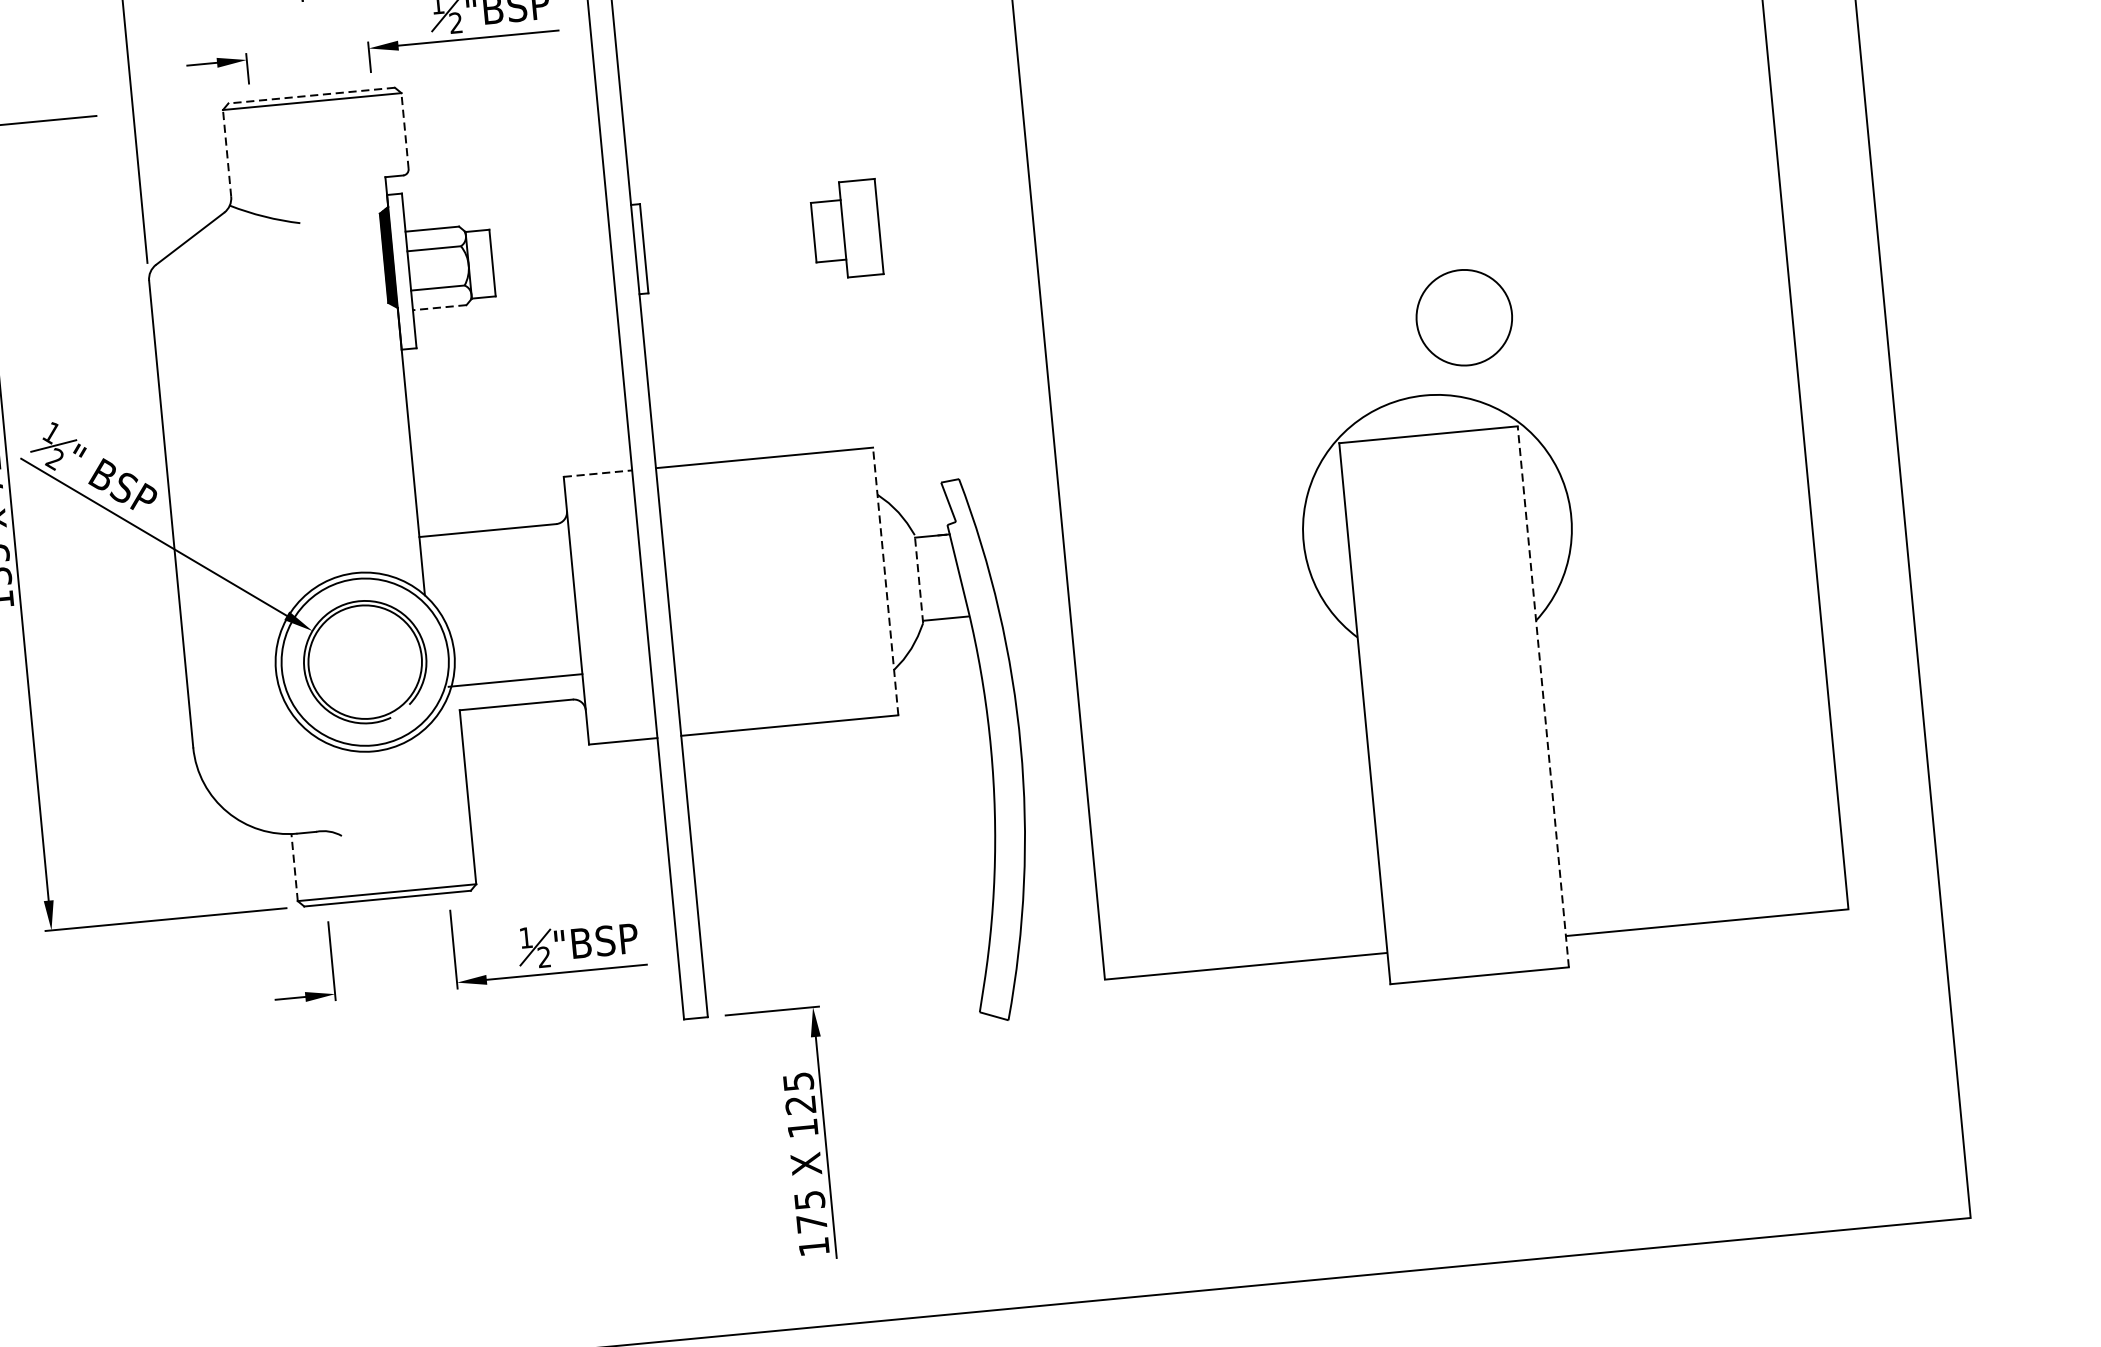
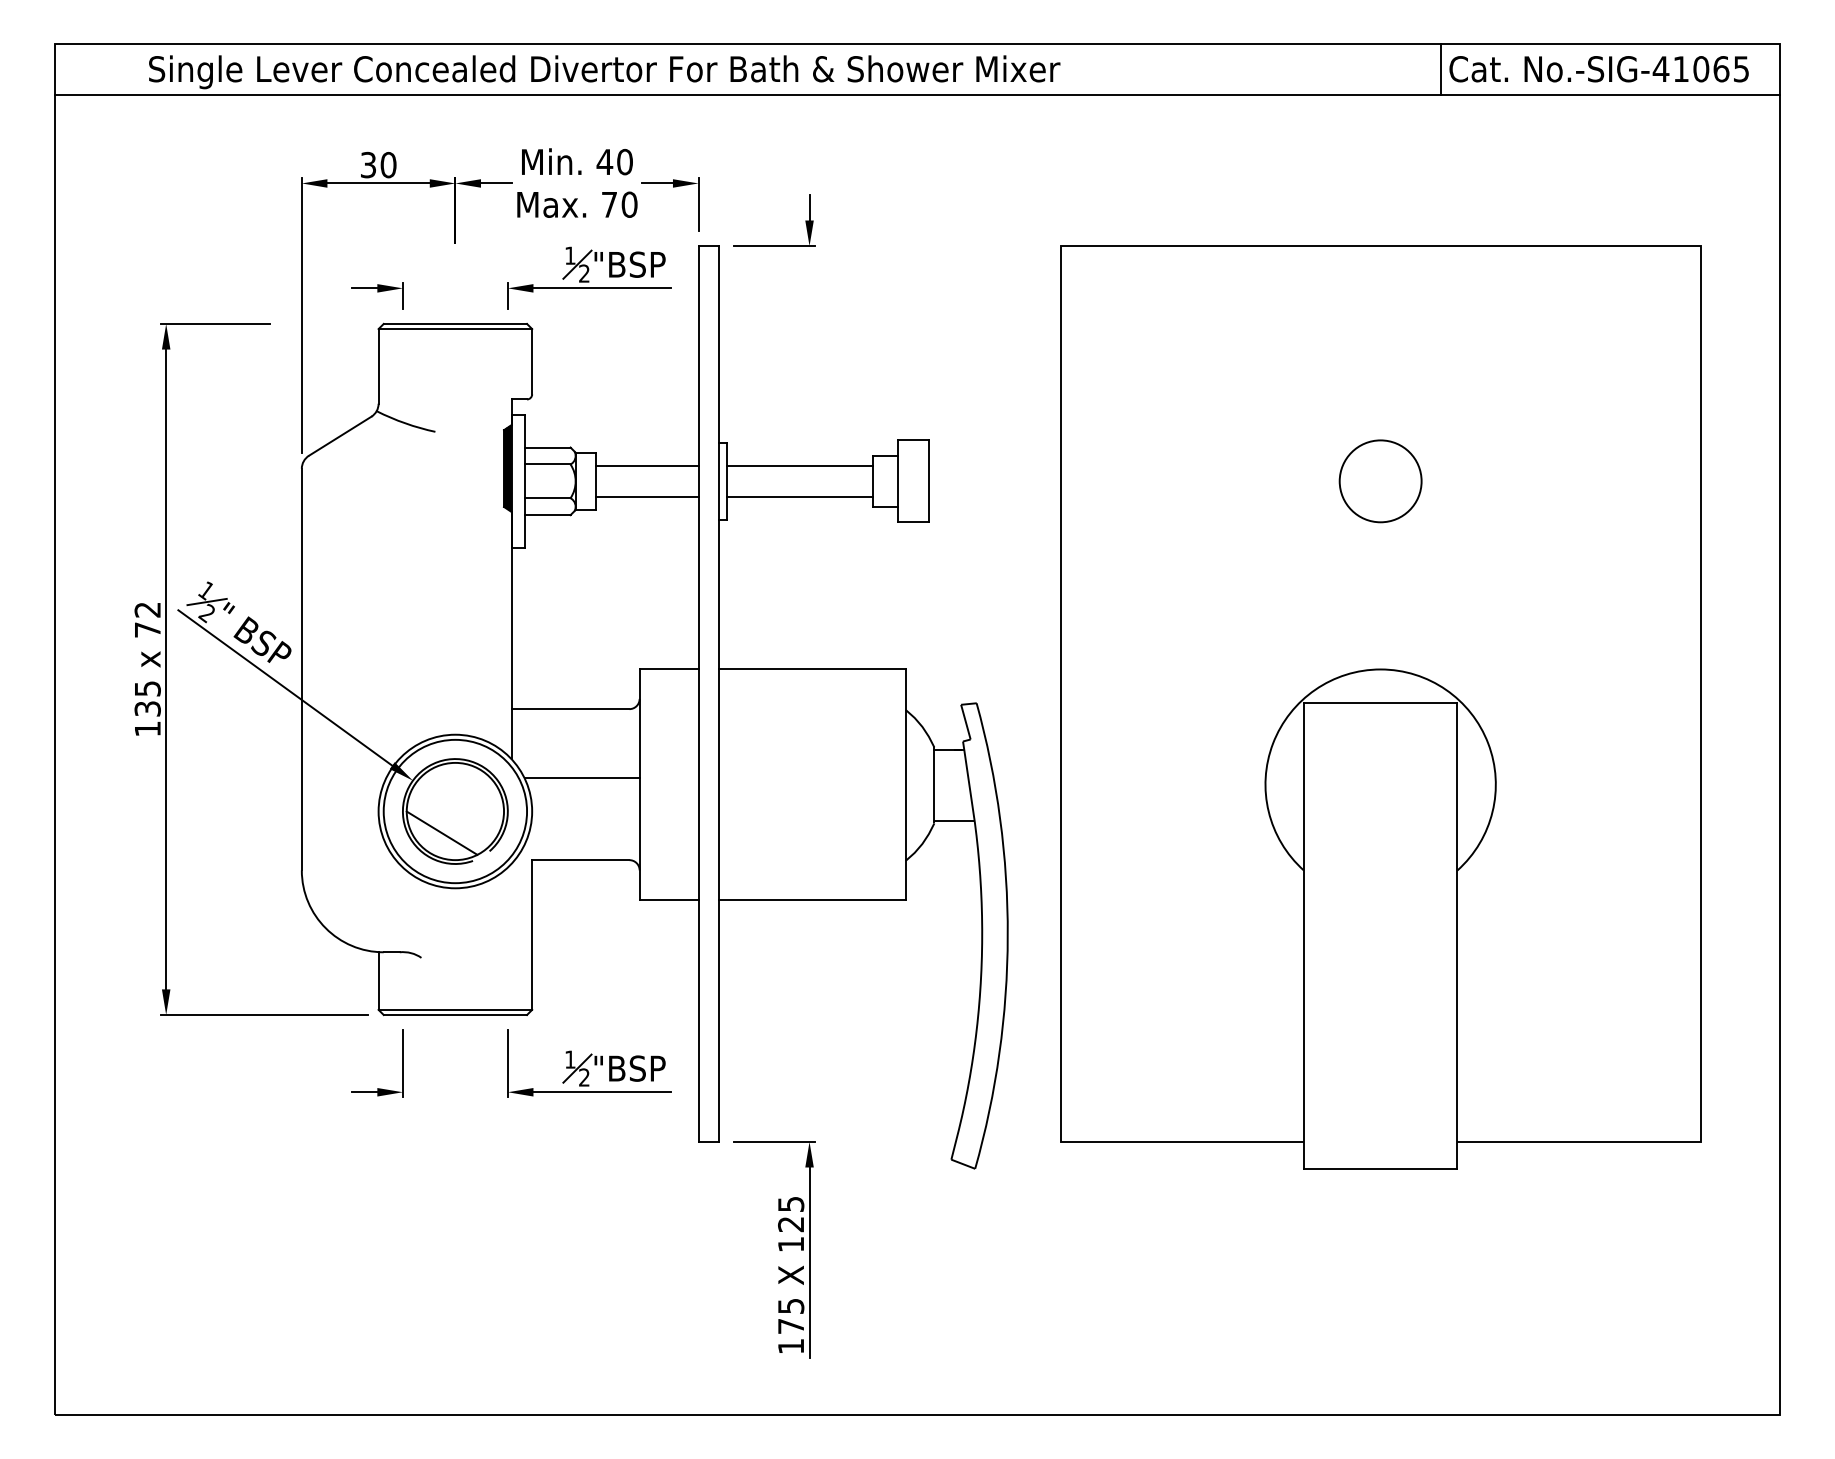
line: (311, 95) -> (455, 323), dashed -> solid
line: (405, 130) -> (532, 361), dashed -> solid
line: (226, 152) -> (378, 365), dashed -> solid
line: (727, 223) -> (799, 466), added
line: (550, 240) -> (647, 466), added
line: (730, 258) -> (799, 496), added
line: (553, 275) -> (647, 496), added
line: (439, 308) -> (547, 515), dashed -> solid
circle: (1464, 317) -> (1380, 481), moved
line: (598, 473) -> (669, 669), dashed -> solid
line: (919, 579) -> (934, 785), dashed -> solid
line: (885, 581) -> (905, 784), dashed -> solid
line: (514, 680) -> (581, 778), moved
line: (351, 688) -> (441, 832), added
line: (1543, 697) -> (1457, 936), dashed -> solid
line: (294, 868) -> (378, 981), dashed -> solid

